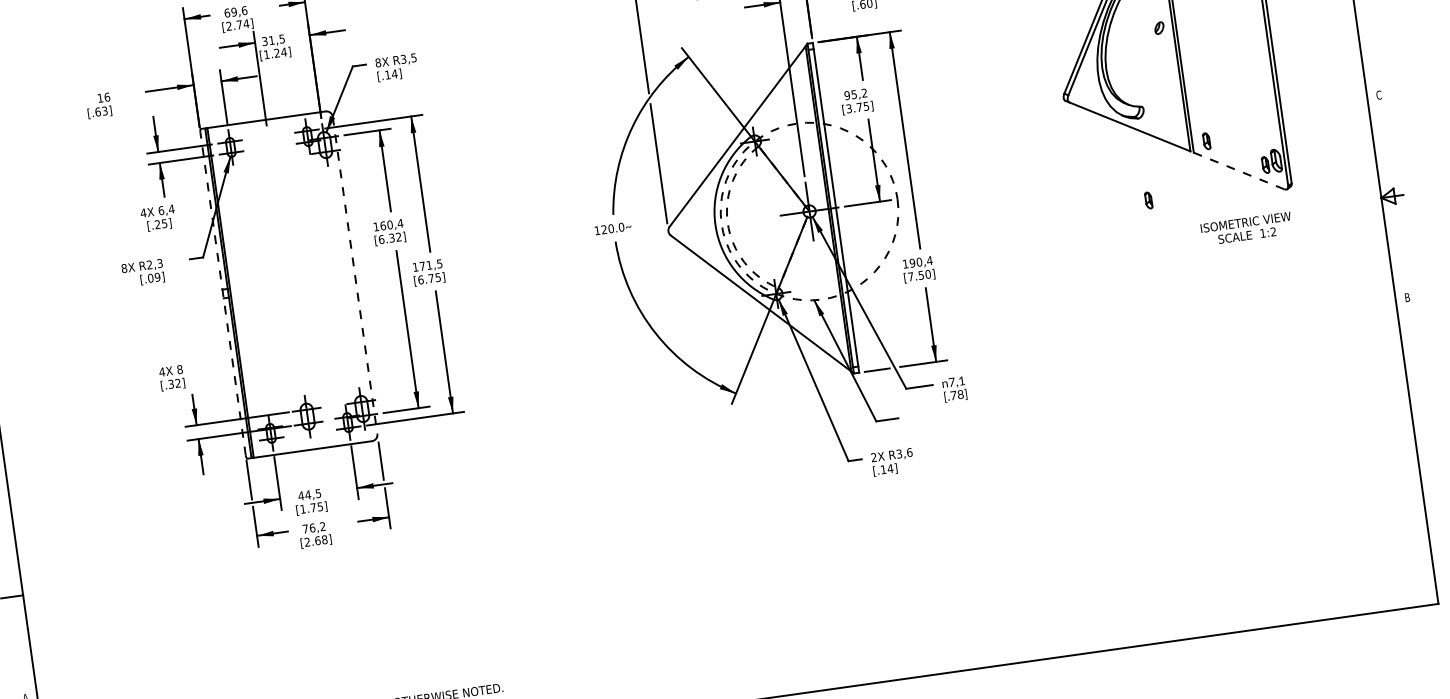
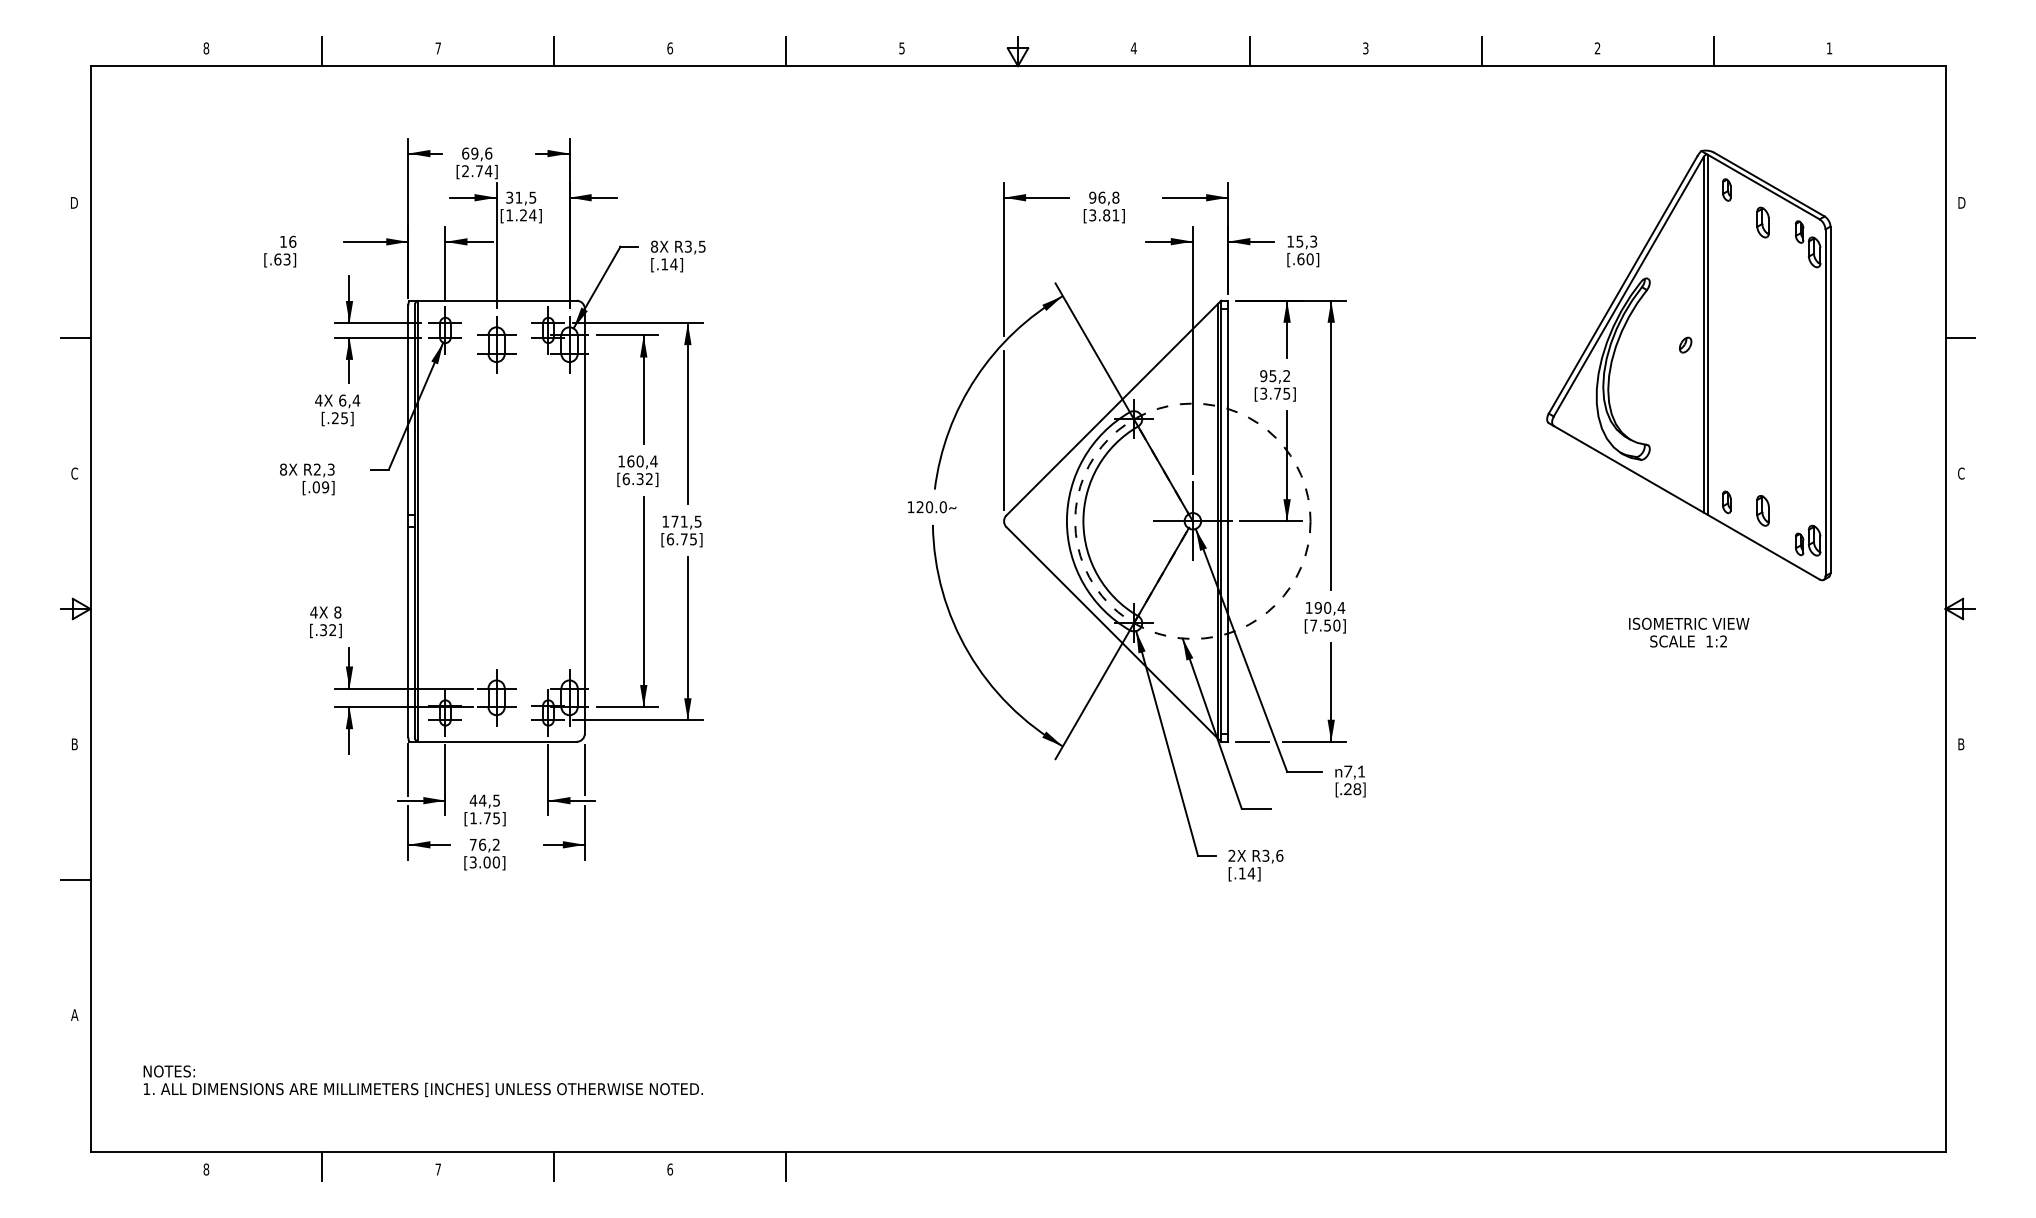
part: (1234, 143) -> (1762, 510), added
part: (270, 152) -> (496, 344), added
line: (1237, 169) -> (1761, 545), dashed -> solid
part: (1148, 200) -> (1639, 569), removed
arc: (727, 223) -> (1083, 521), dashed -> solid
text: (1247, 228) -> (1689, 632), moved
line: (354, 275) -> (584, 521), dashed -> solid
line: (223, 294) -> (408, 521), dashed -> solid
text: (953, 395) -> (1347, 789), [.78] -> [.28]
text: (315, 541) -> (484, 862), [2.68] -> [3.00]

